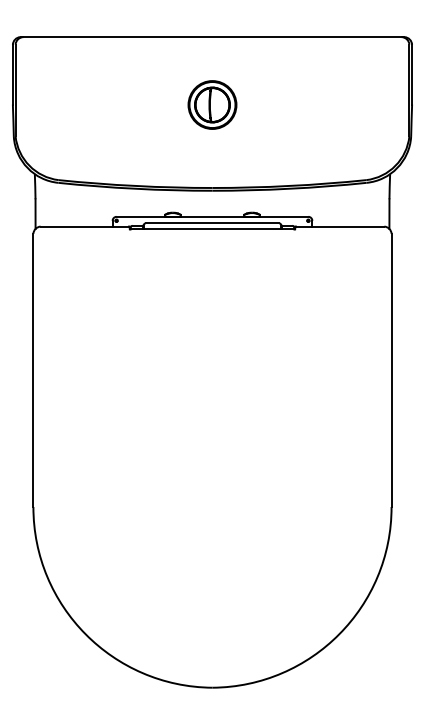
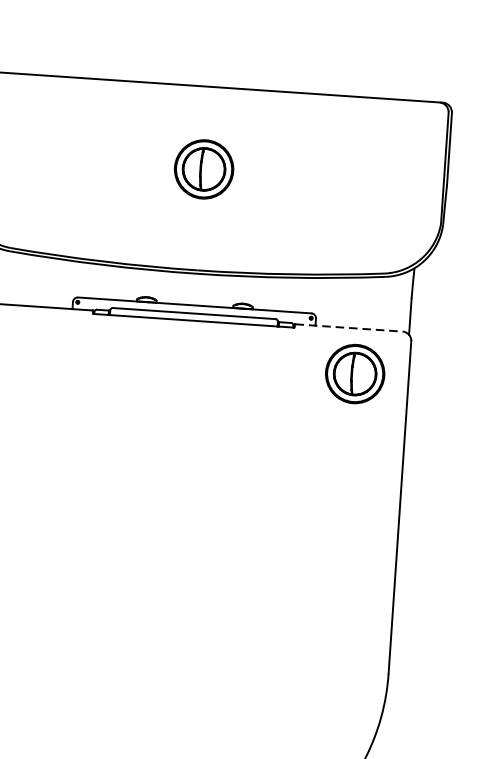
line: (340, 226) -> (349, 327), solid -> dashed
part: (347, 263) -> (355, 373), added

